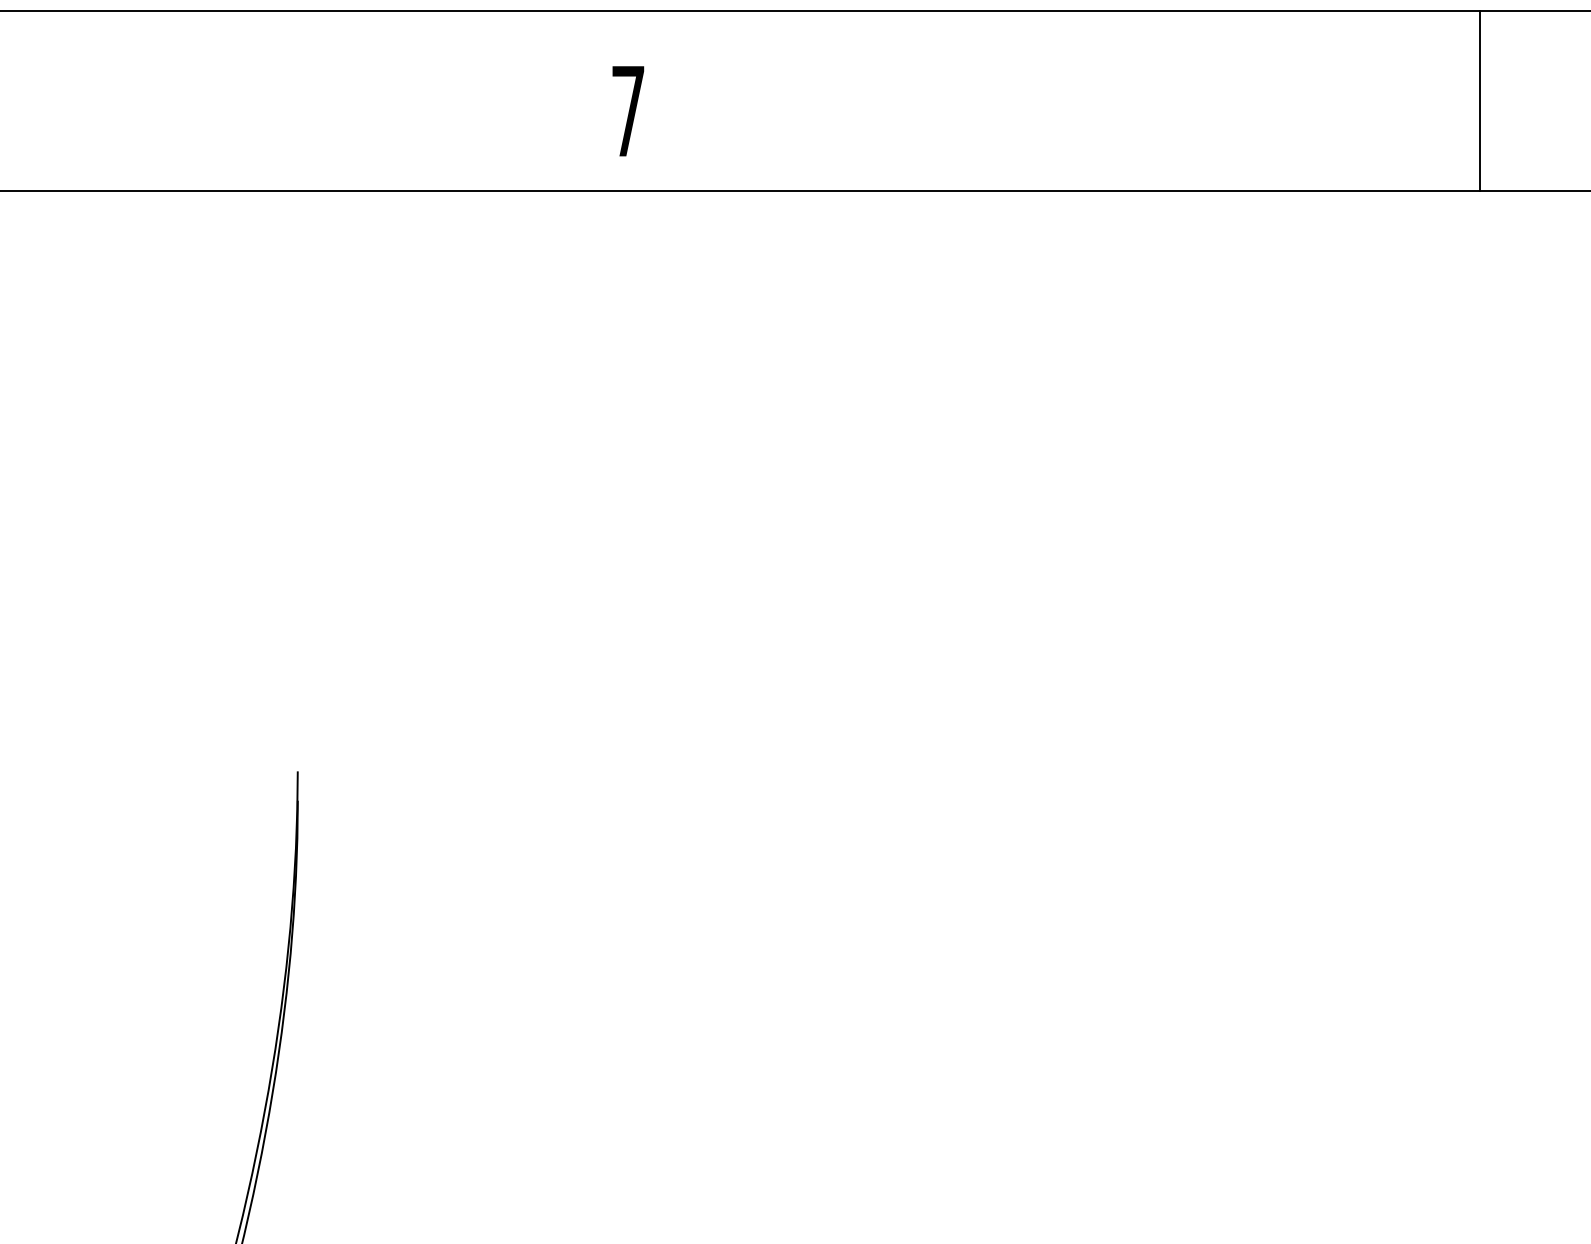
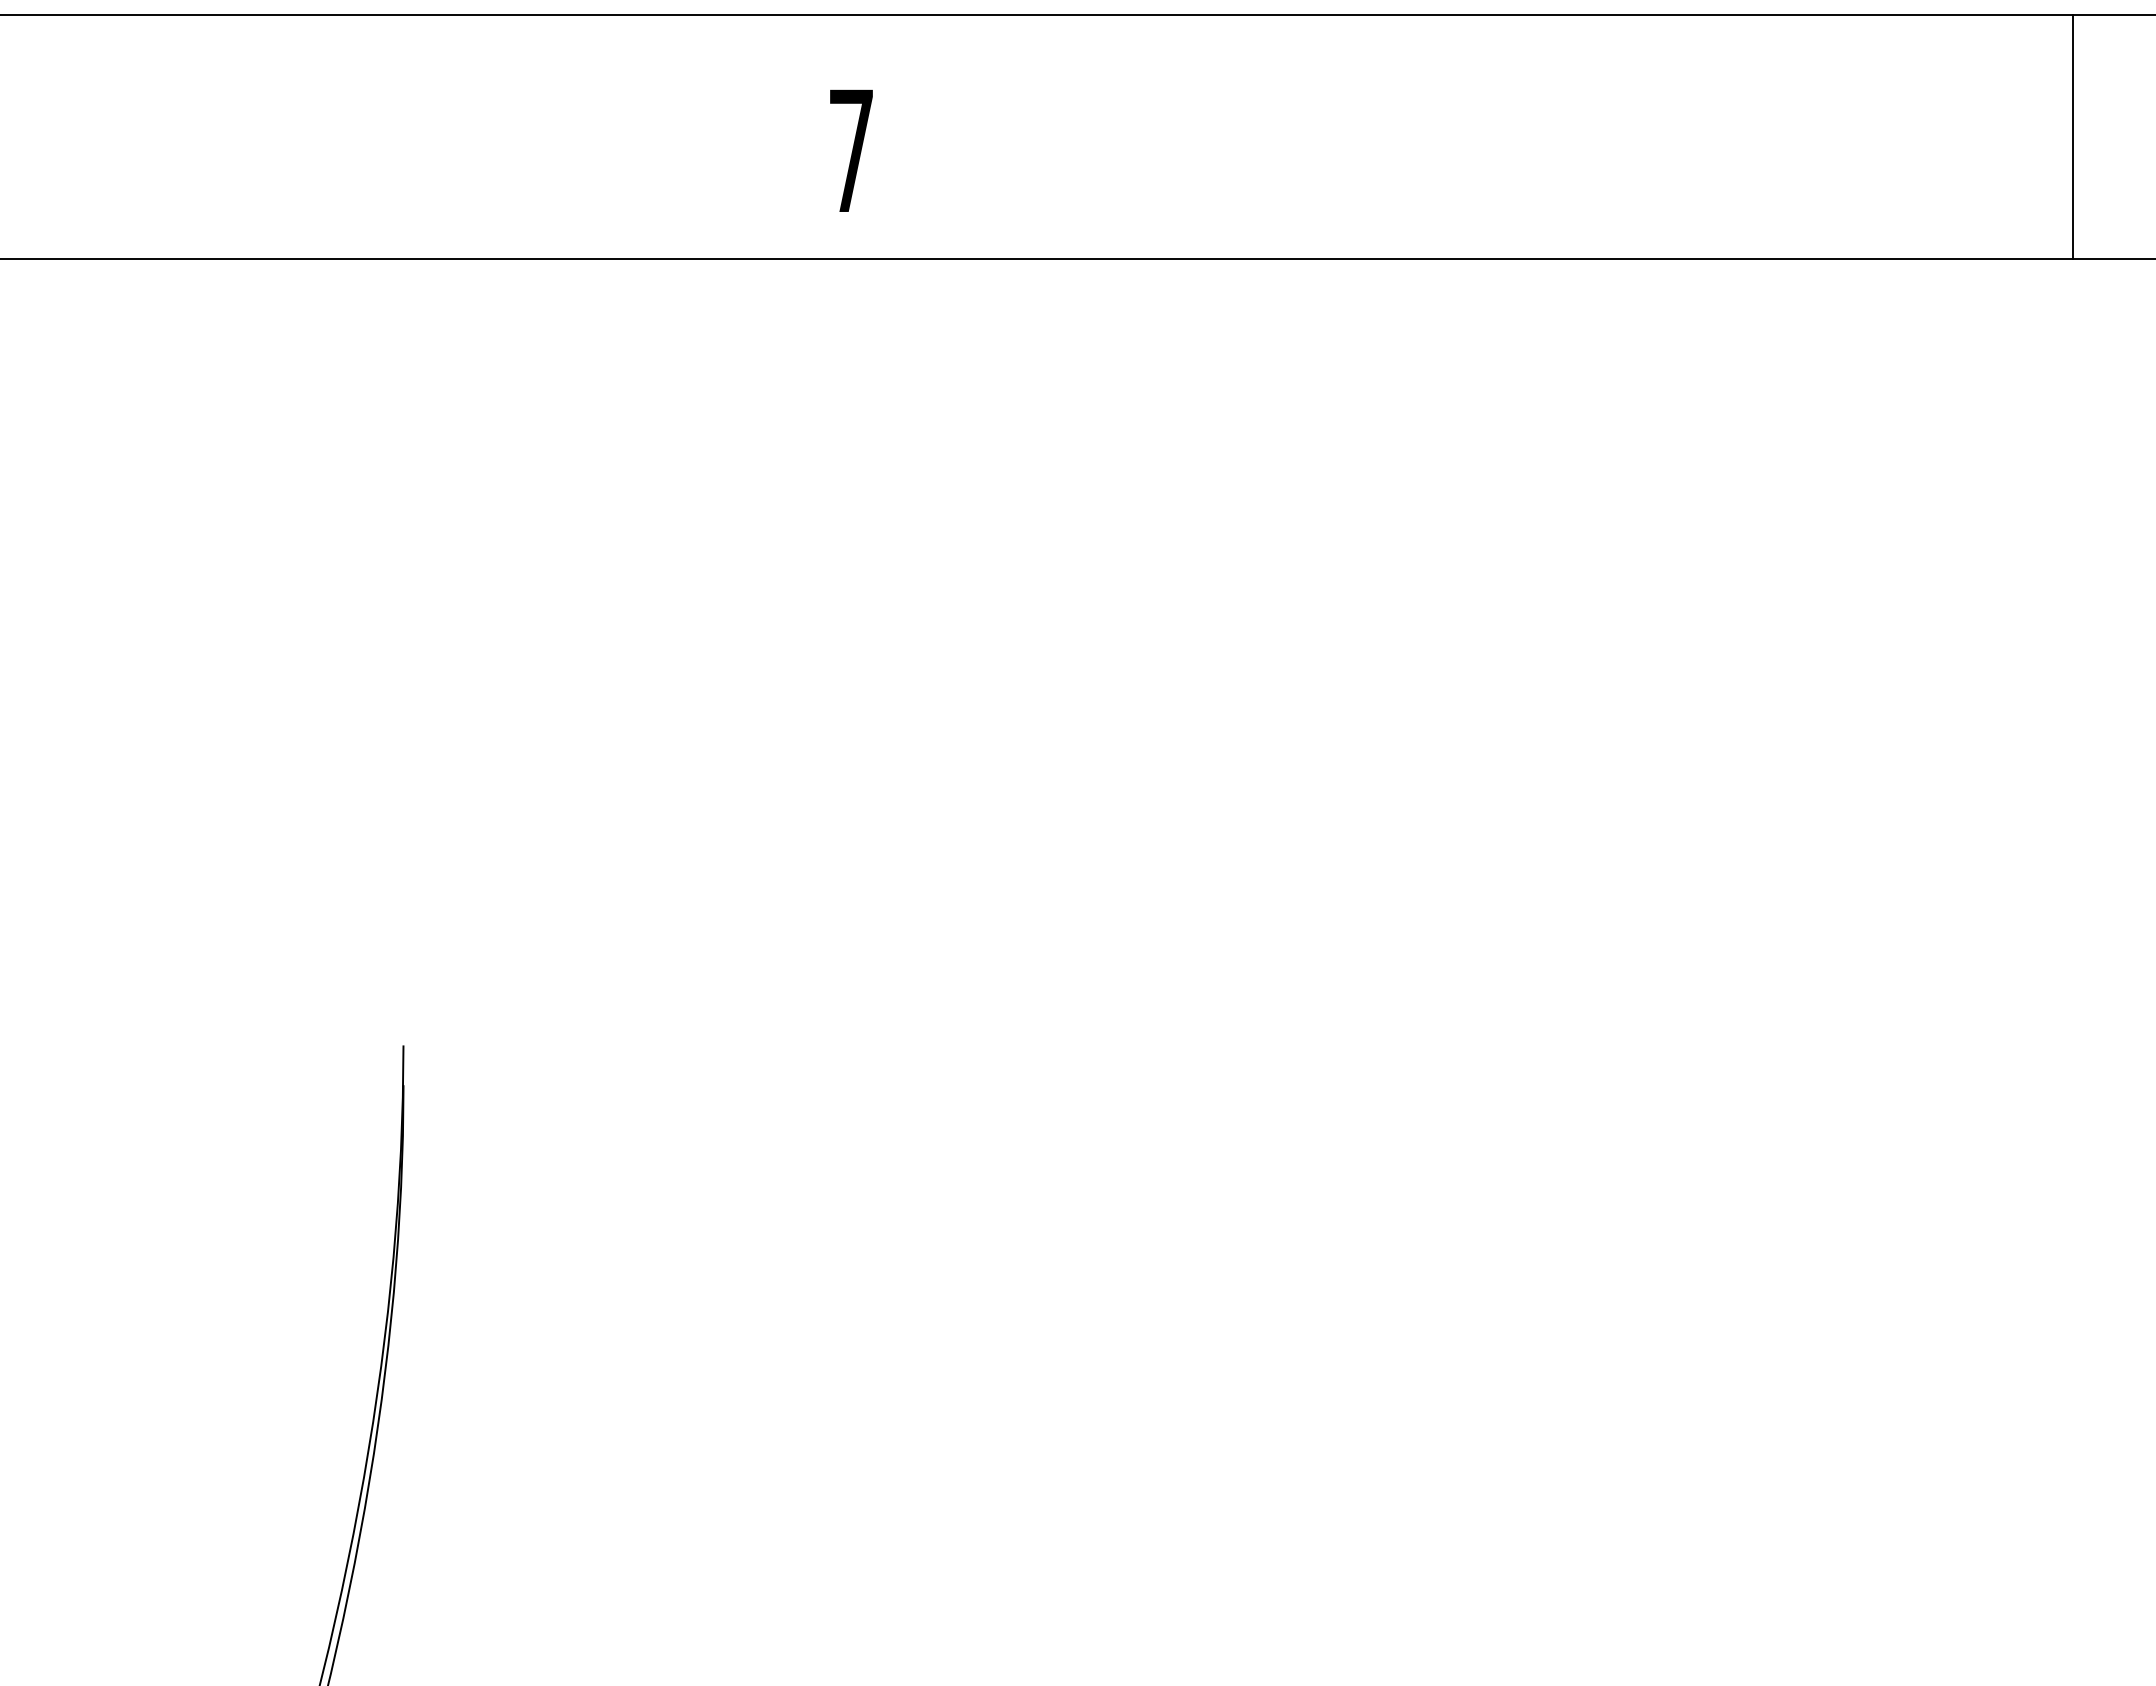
line: (1479, 101) -> (2073, 137), moved

